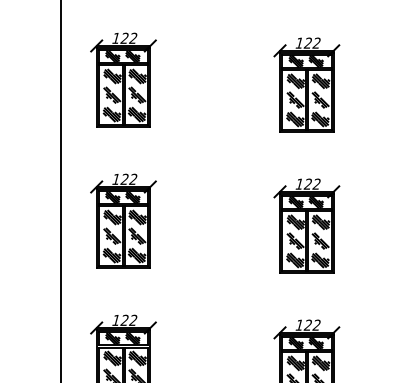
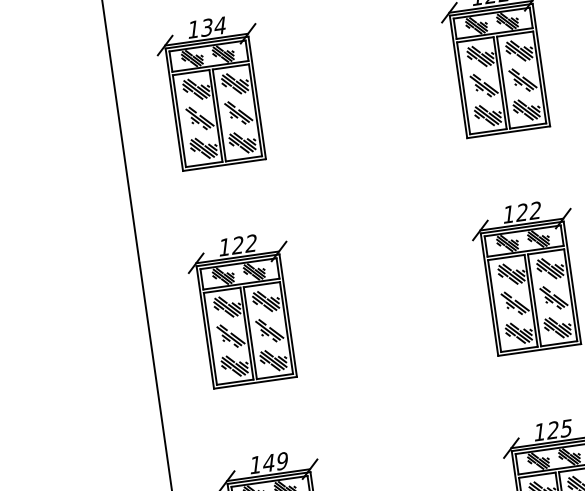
text: (128, 37) -> (212, 25), 122 -> 134
text: (128, 320) -> (274, 462), 122 -> 149
text: (316, 324) -> (565, 427), 122 -> 125

